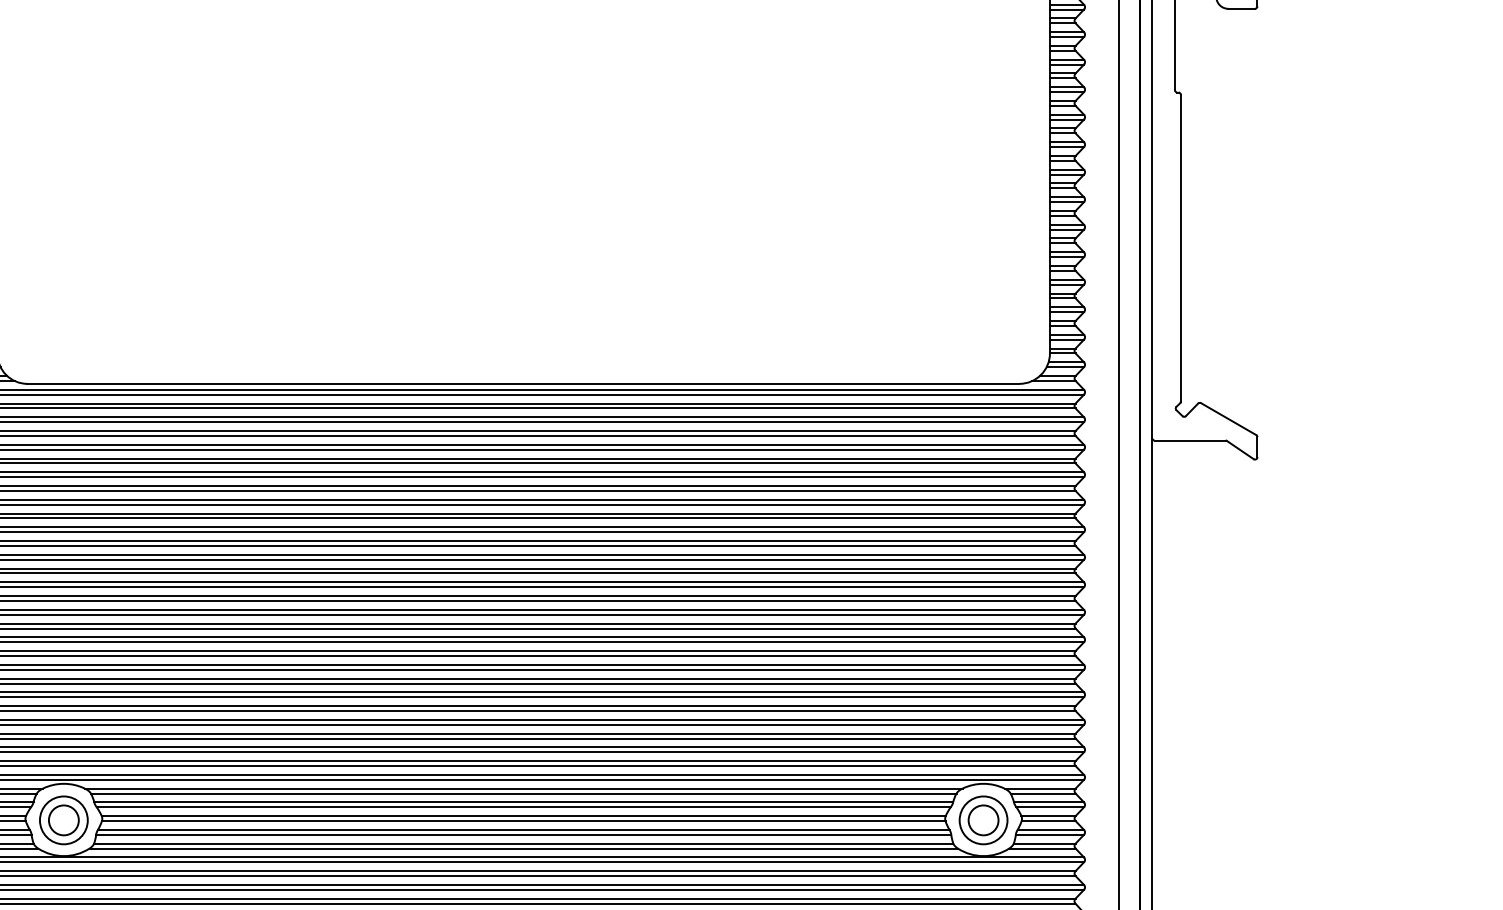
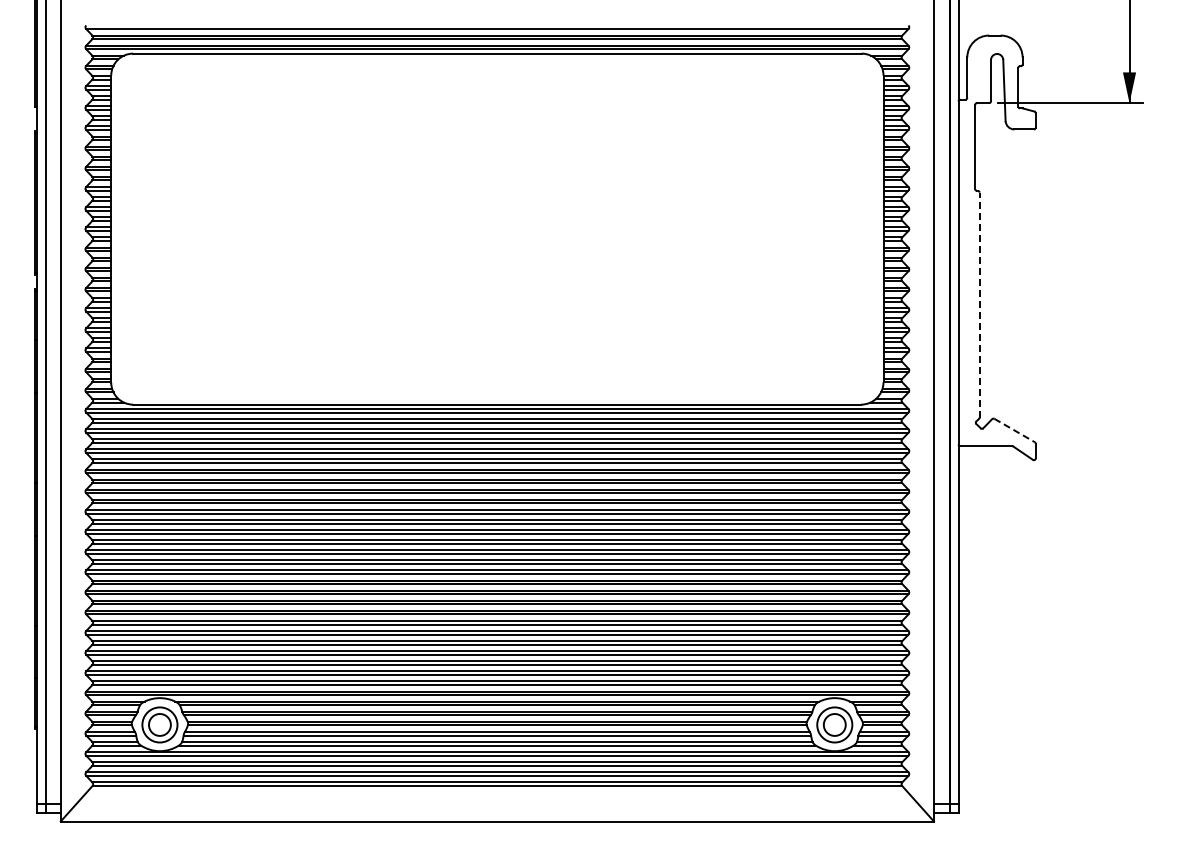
line: (1180, 247) -> (979, 304), solid -> dashed
line: (1229, 419) -> (1015, 430), solid -> dashed

